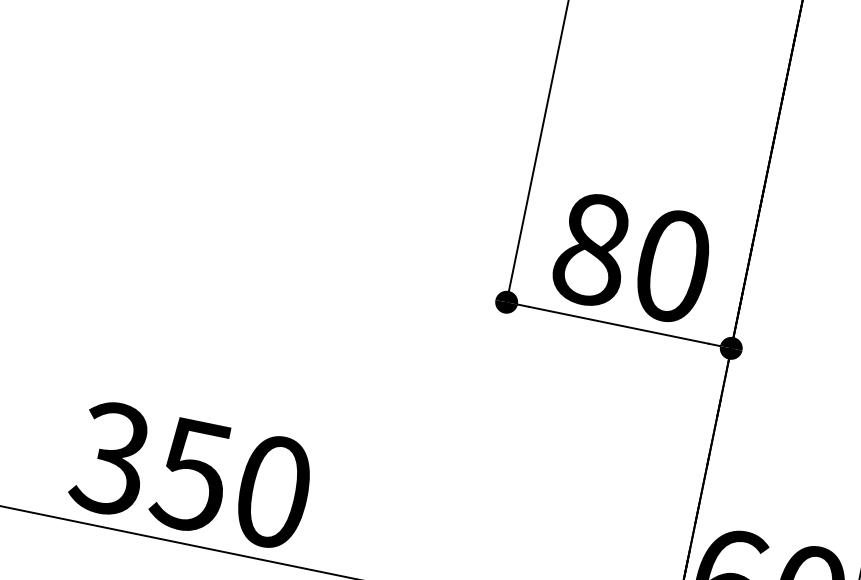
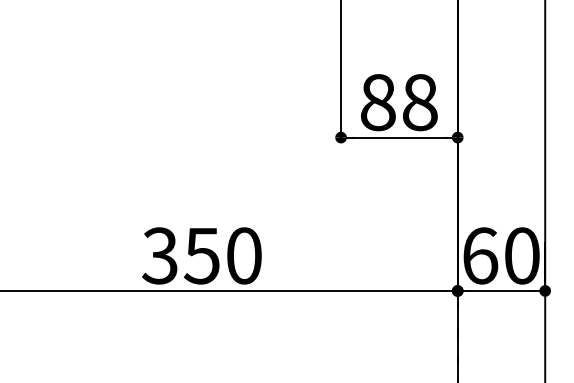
text: (671, 265) -> (419, 102), 80 -> 88

